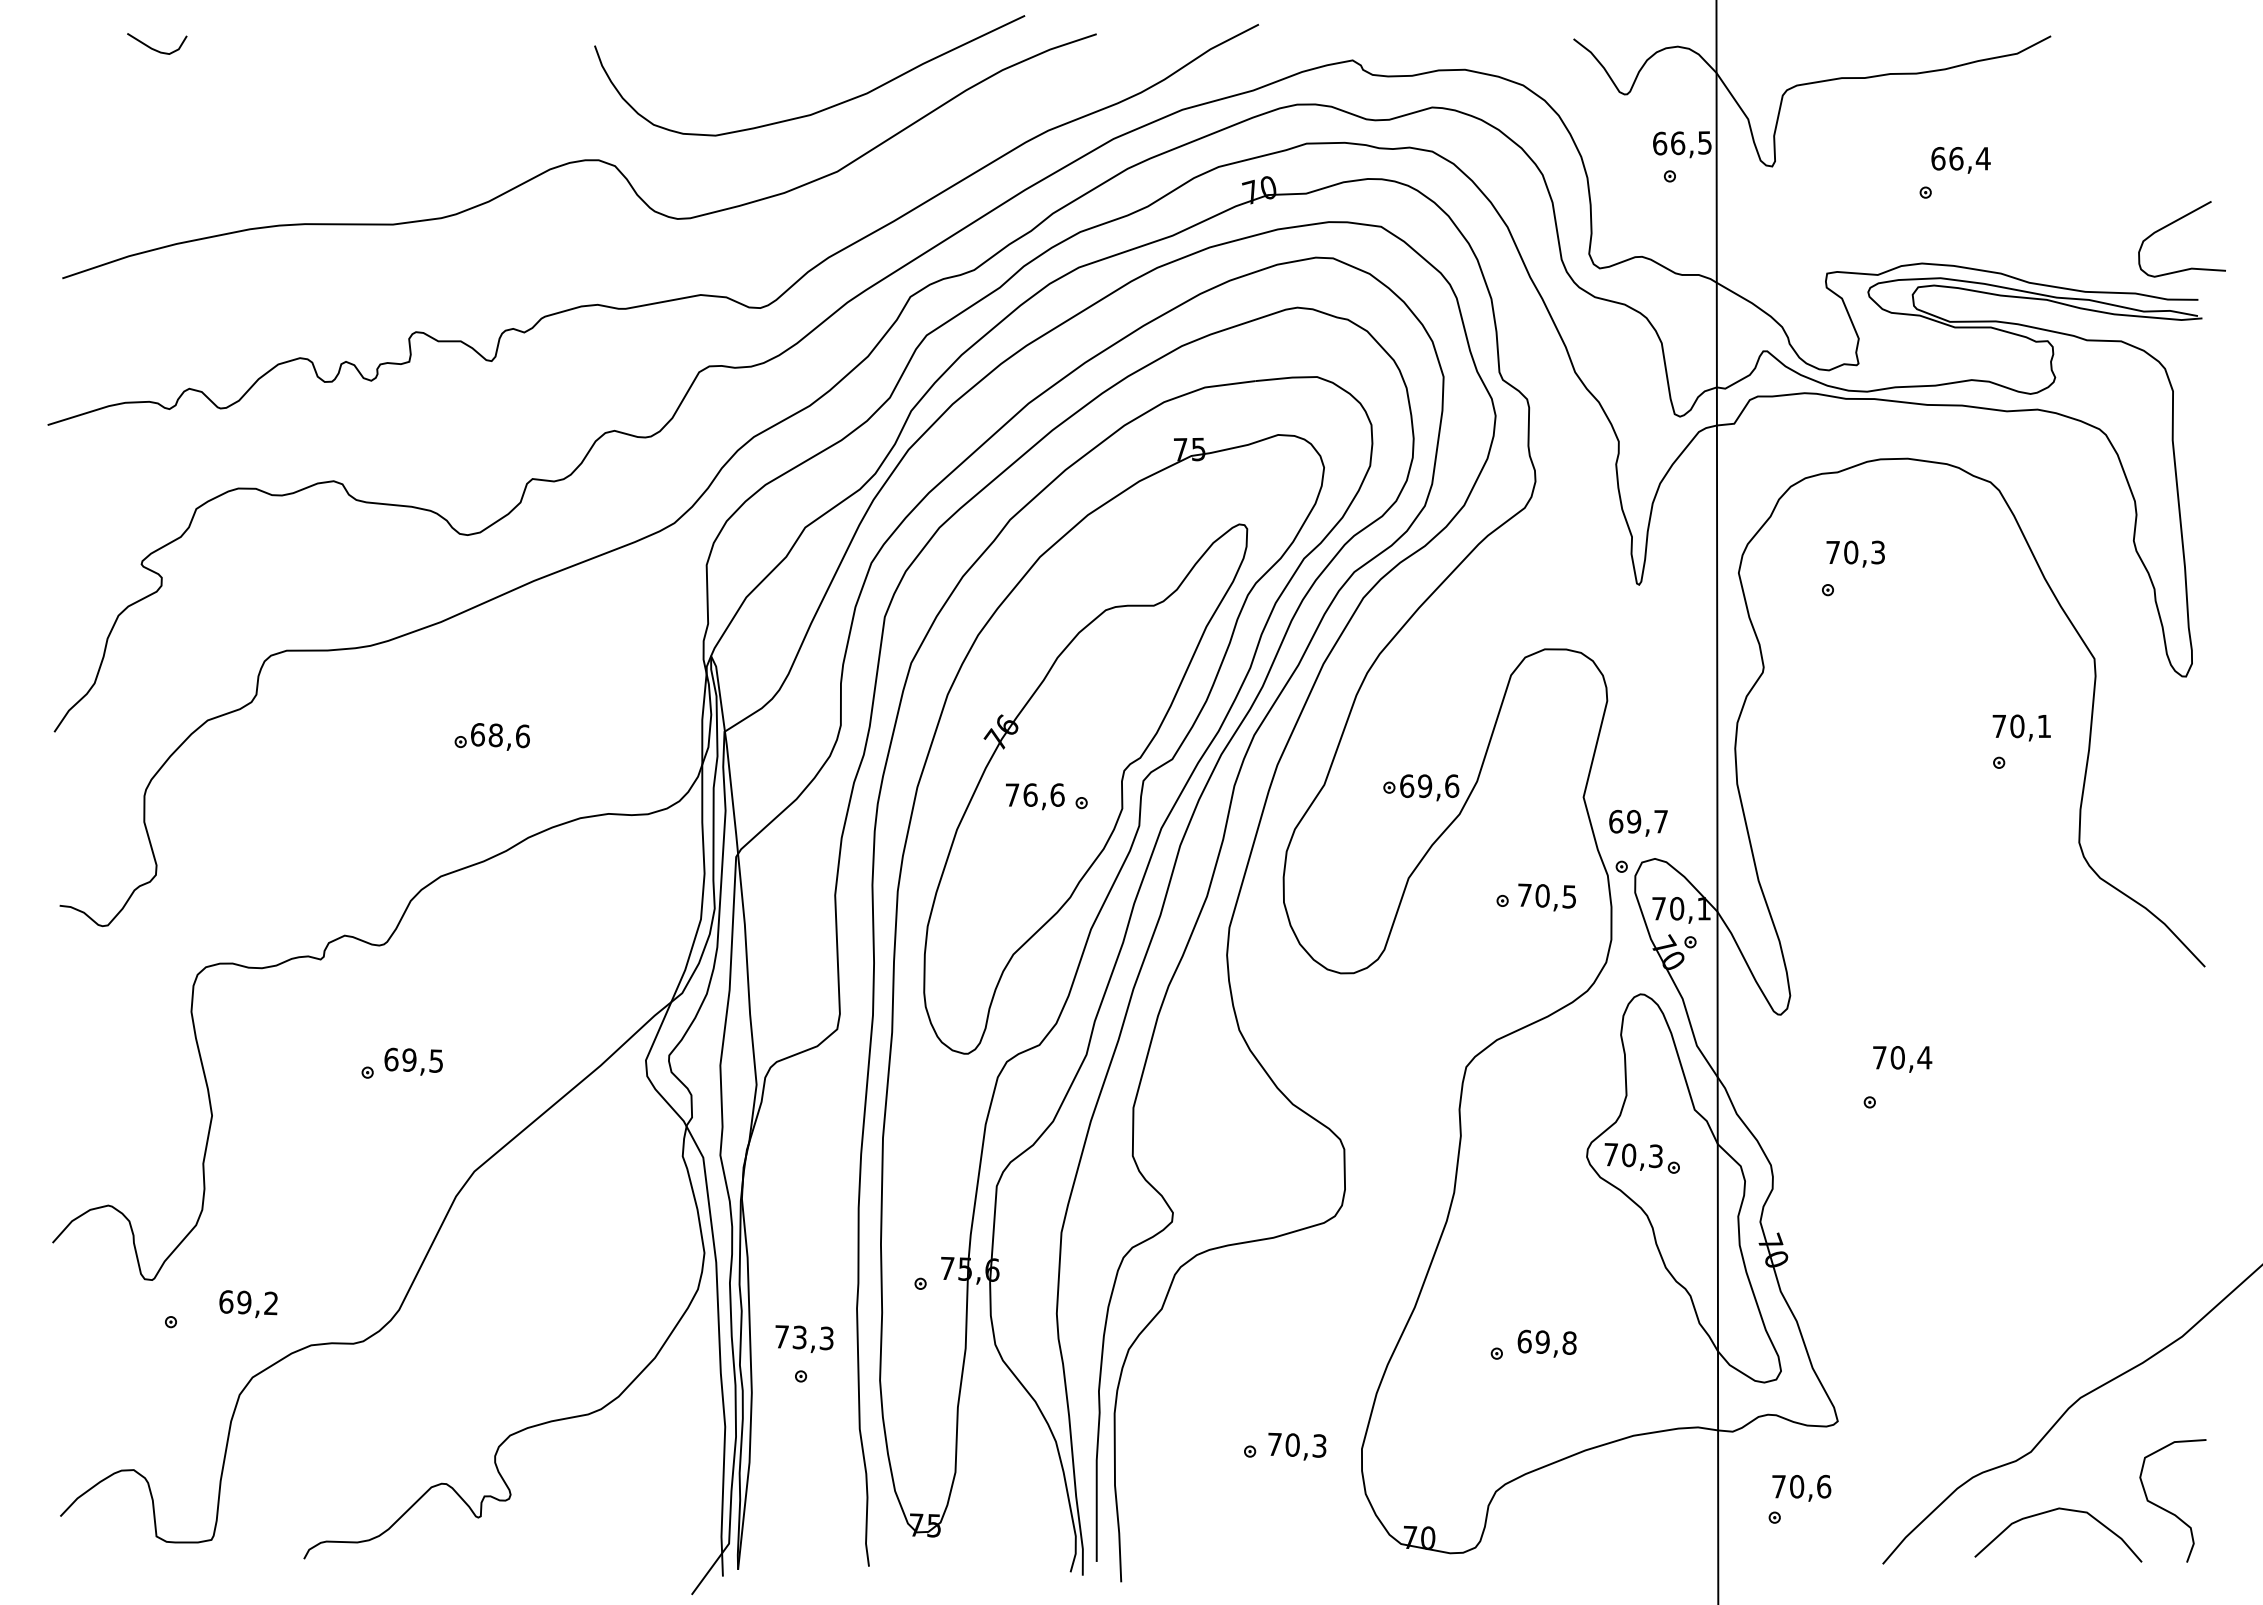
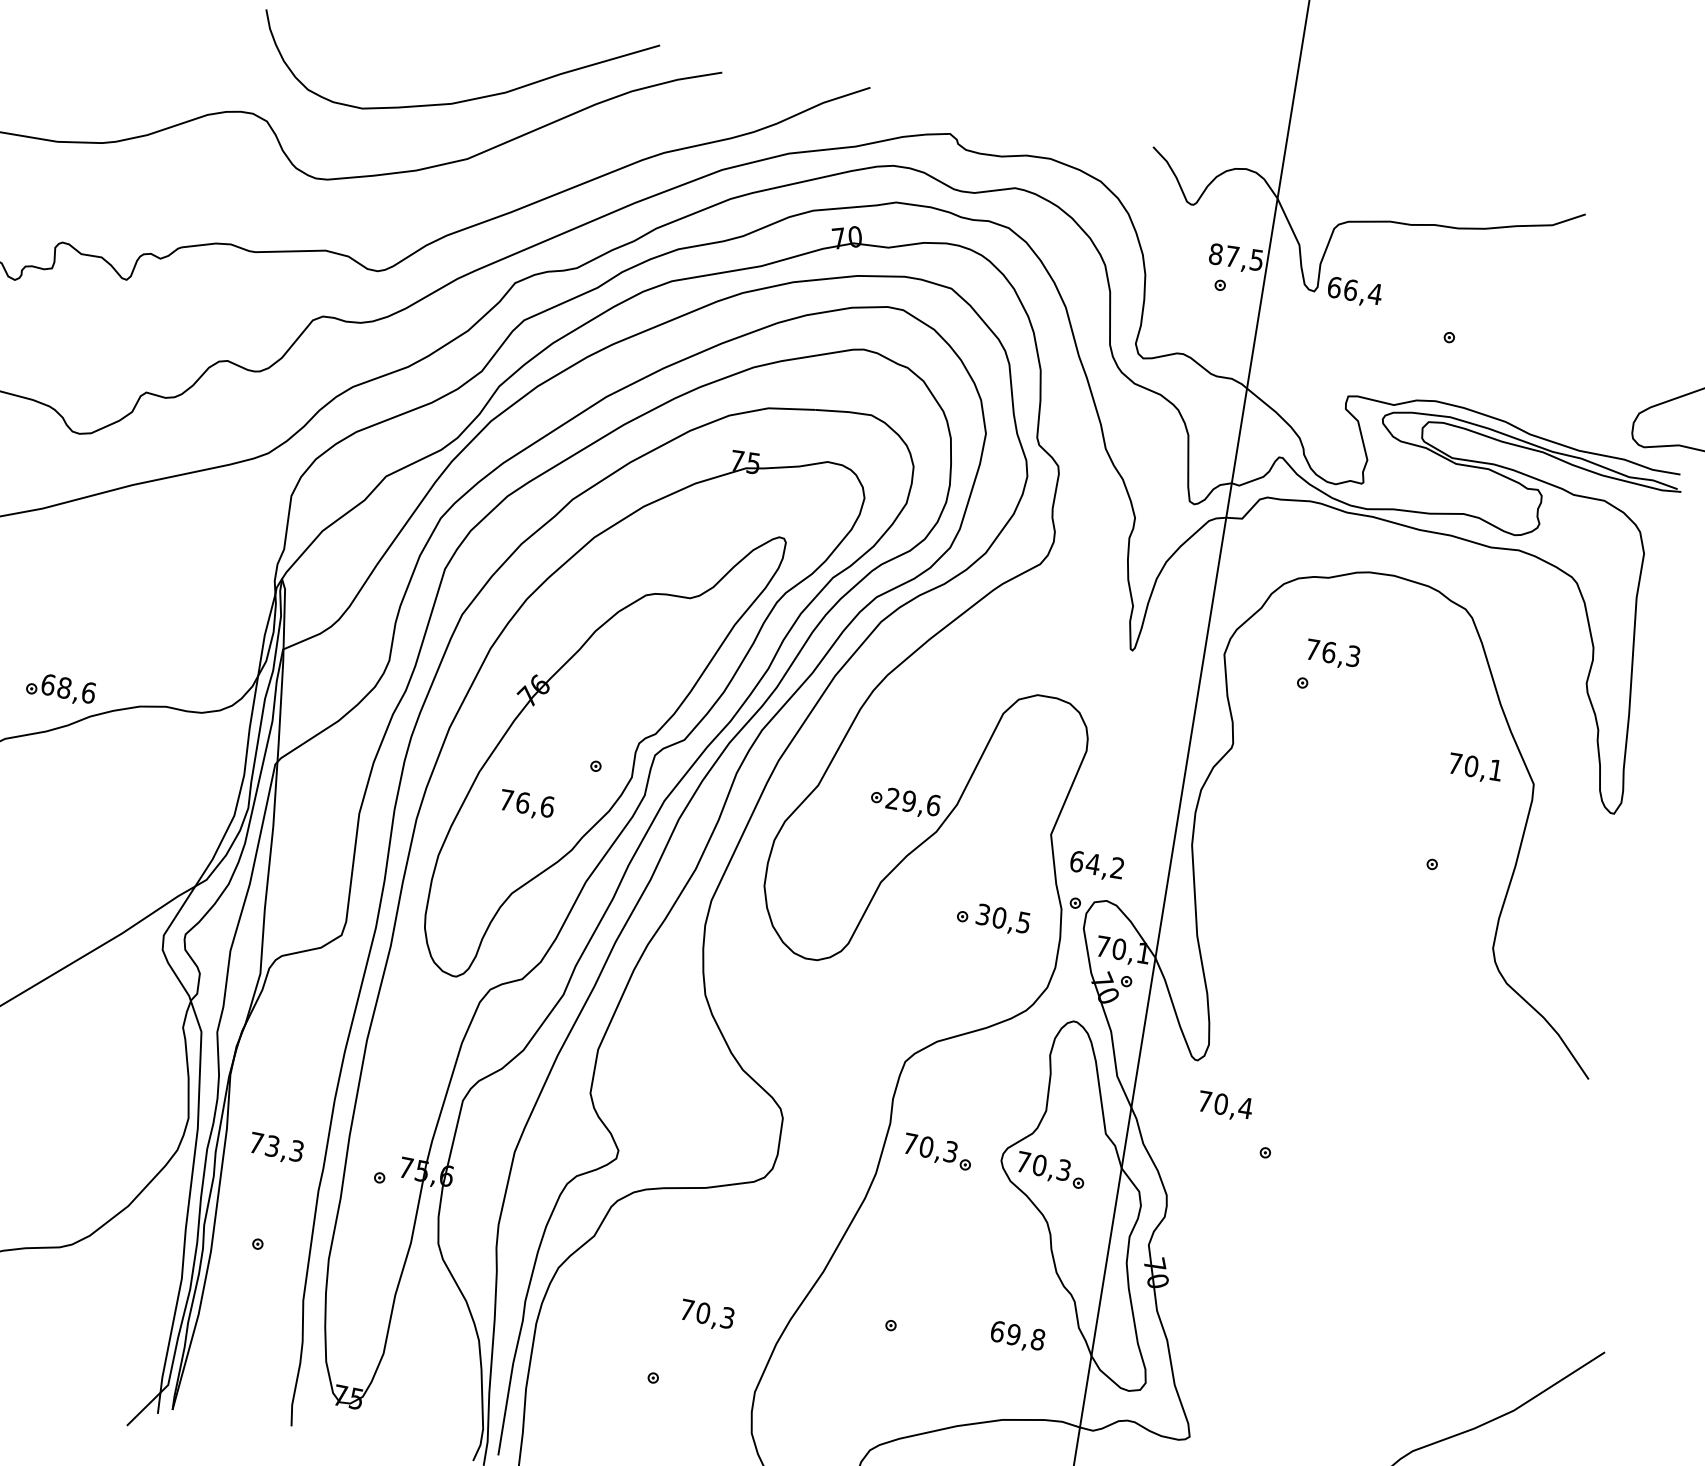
text: (1669, 143) -> (1224, 255), 66,5 -> 87,5
text: (1960, 160) -> (1354, 292), moved
text: (1851, 552) -> (1329, 652), 70,3 -> 76,3
text: (2021, 727) -> (1475, 767), moved
part: (491, 736) -> (60, 688), moved
text: (1407, 786) -> (893, 799), 69,6 -> 29,6
text: (1035, 796) -> (527, 804), moved
text: (1646, 821) -> (1104, 865), 69,7 -> 64,2
text: (1524, 895) -> (983, 914), 70,5 -> 30,5
text: (1902, 1059) -> (1225, 1106), moved
part: (1516, 1158) -> (937, 1151), added
text: (804, 1338) -> (276, 1147), moved
text: (1546, 1343) -> (1017, 1336), moved
text: (1297, 1446) -> (707, 1315), moved

